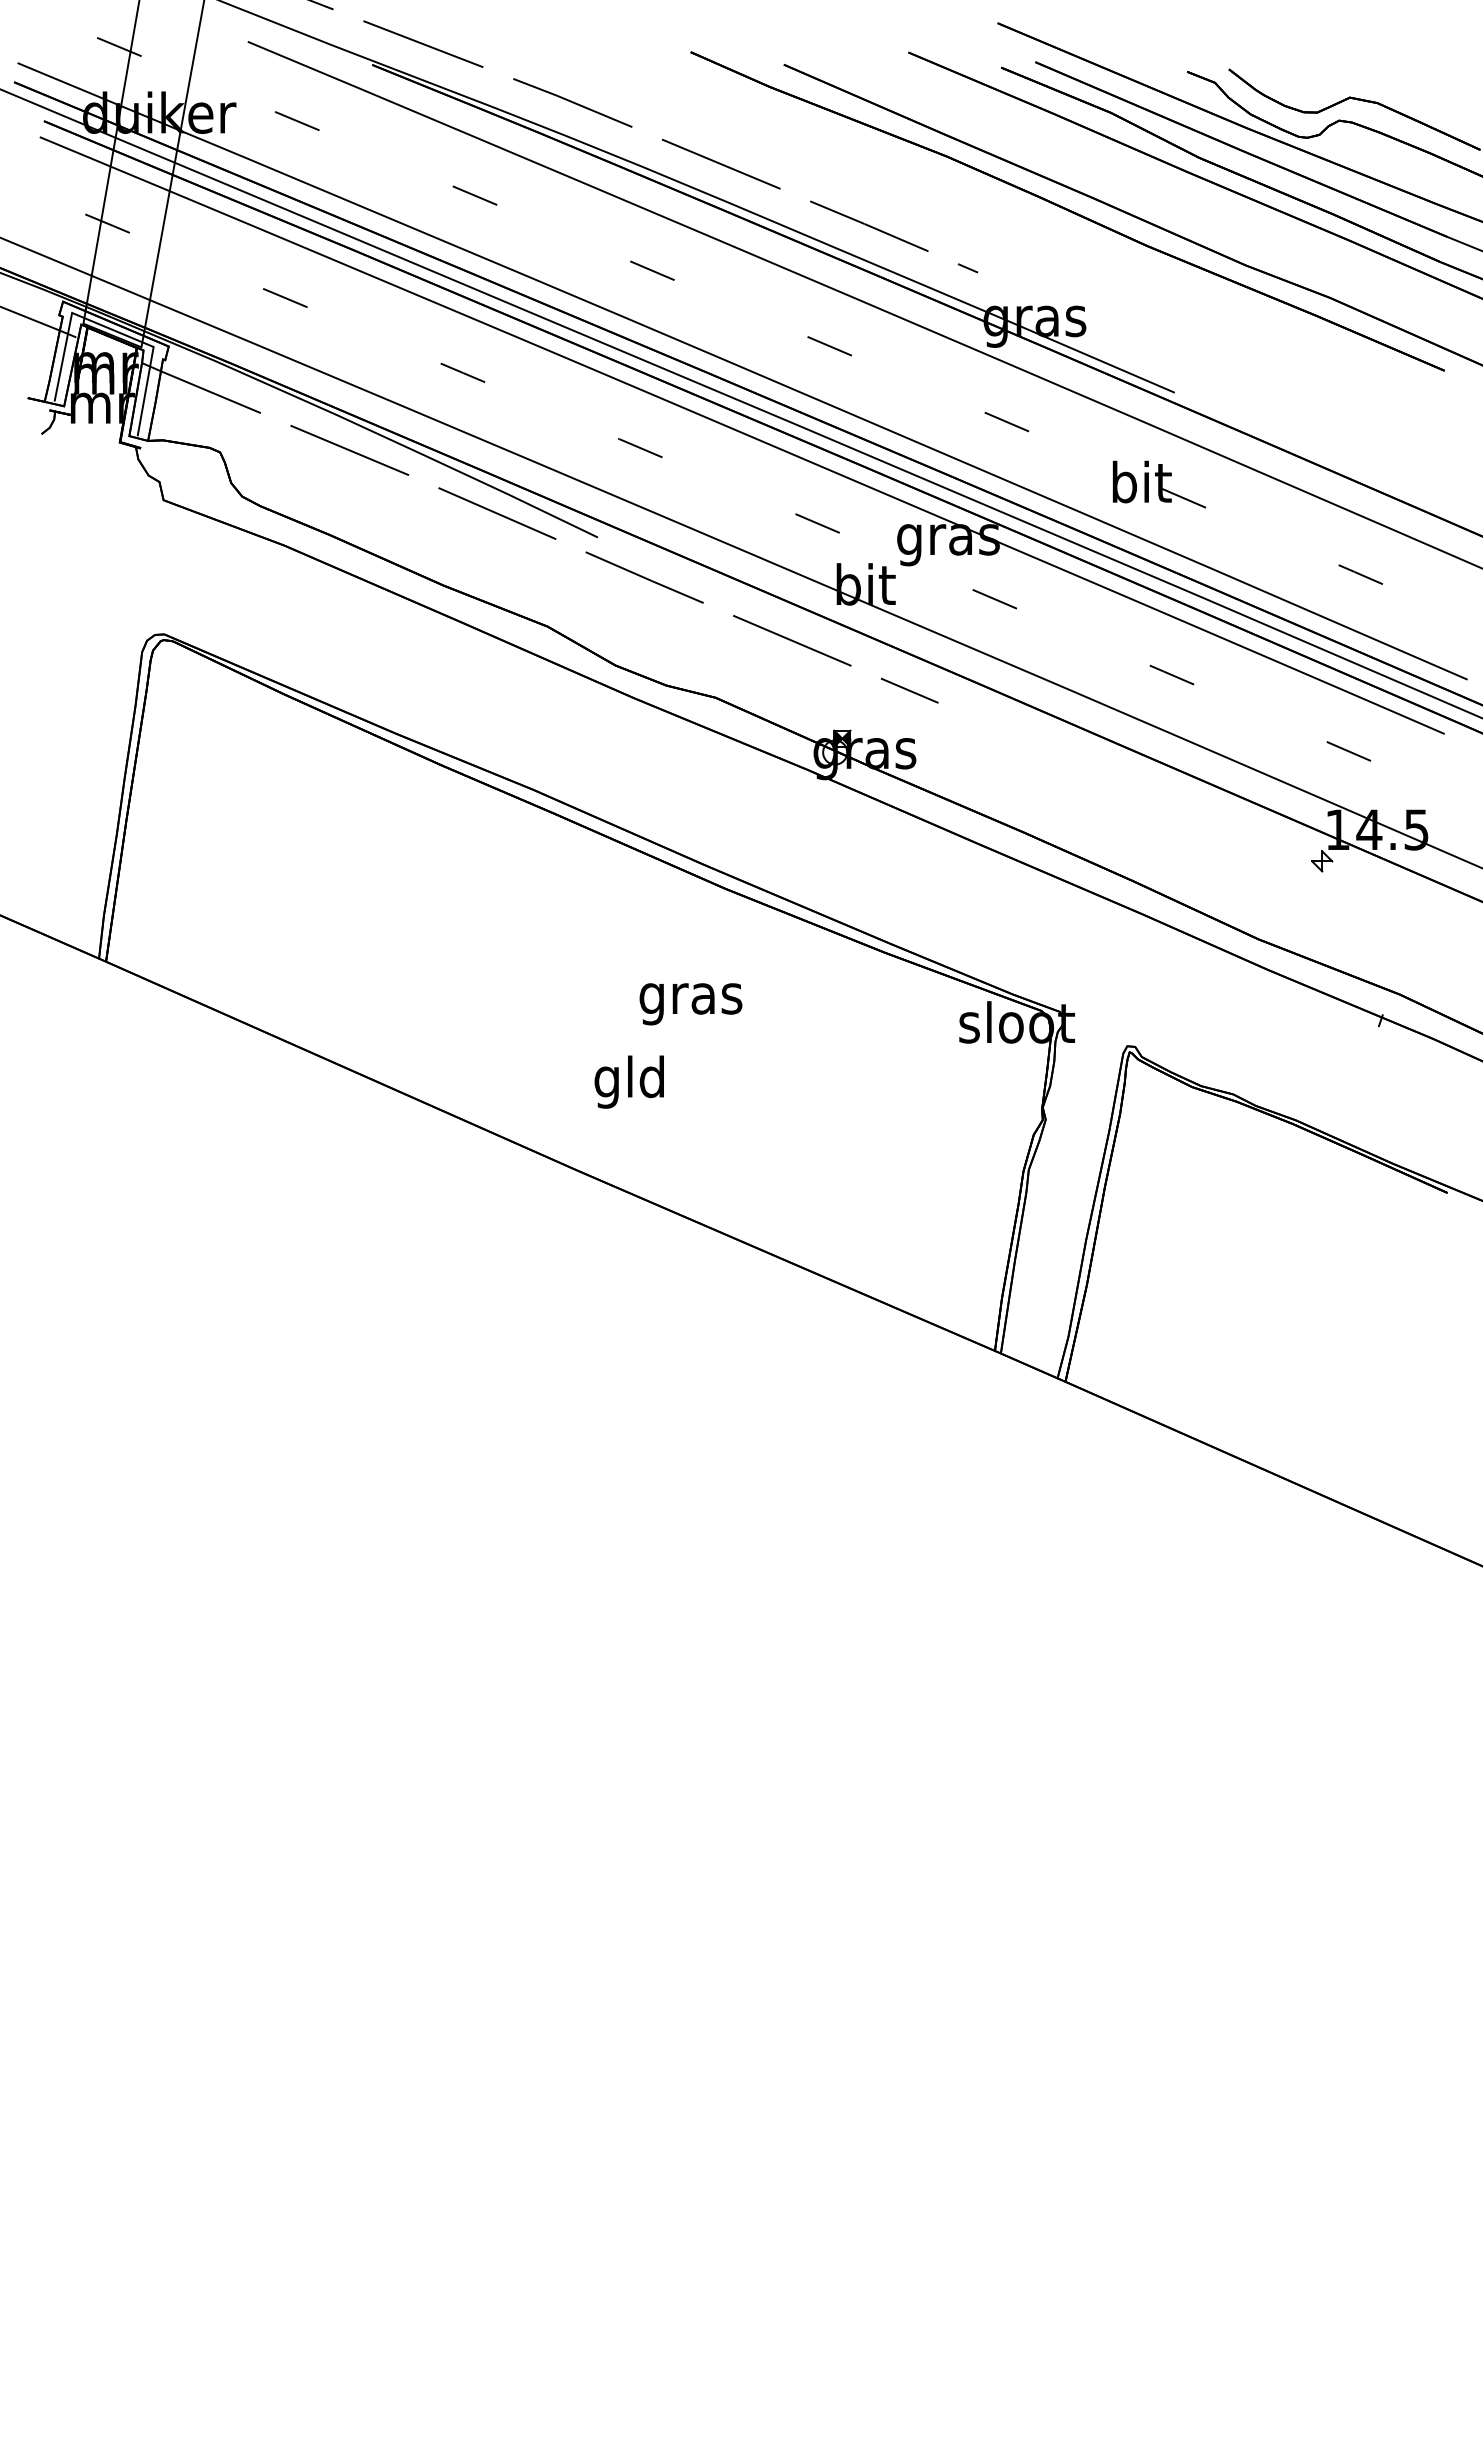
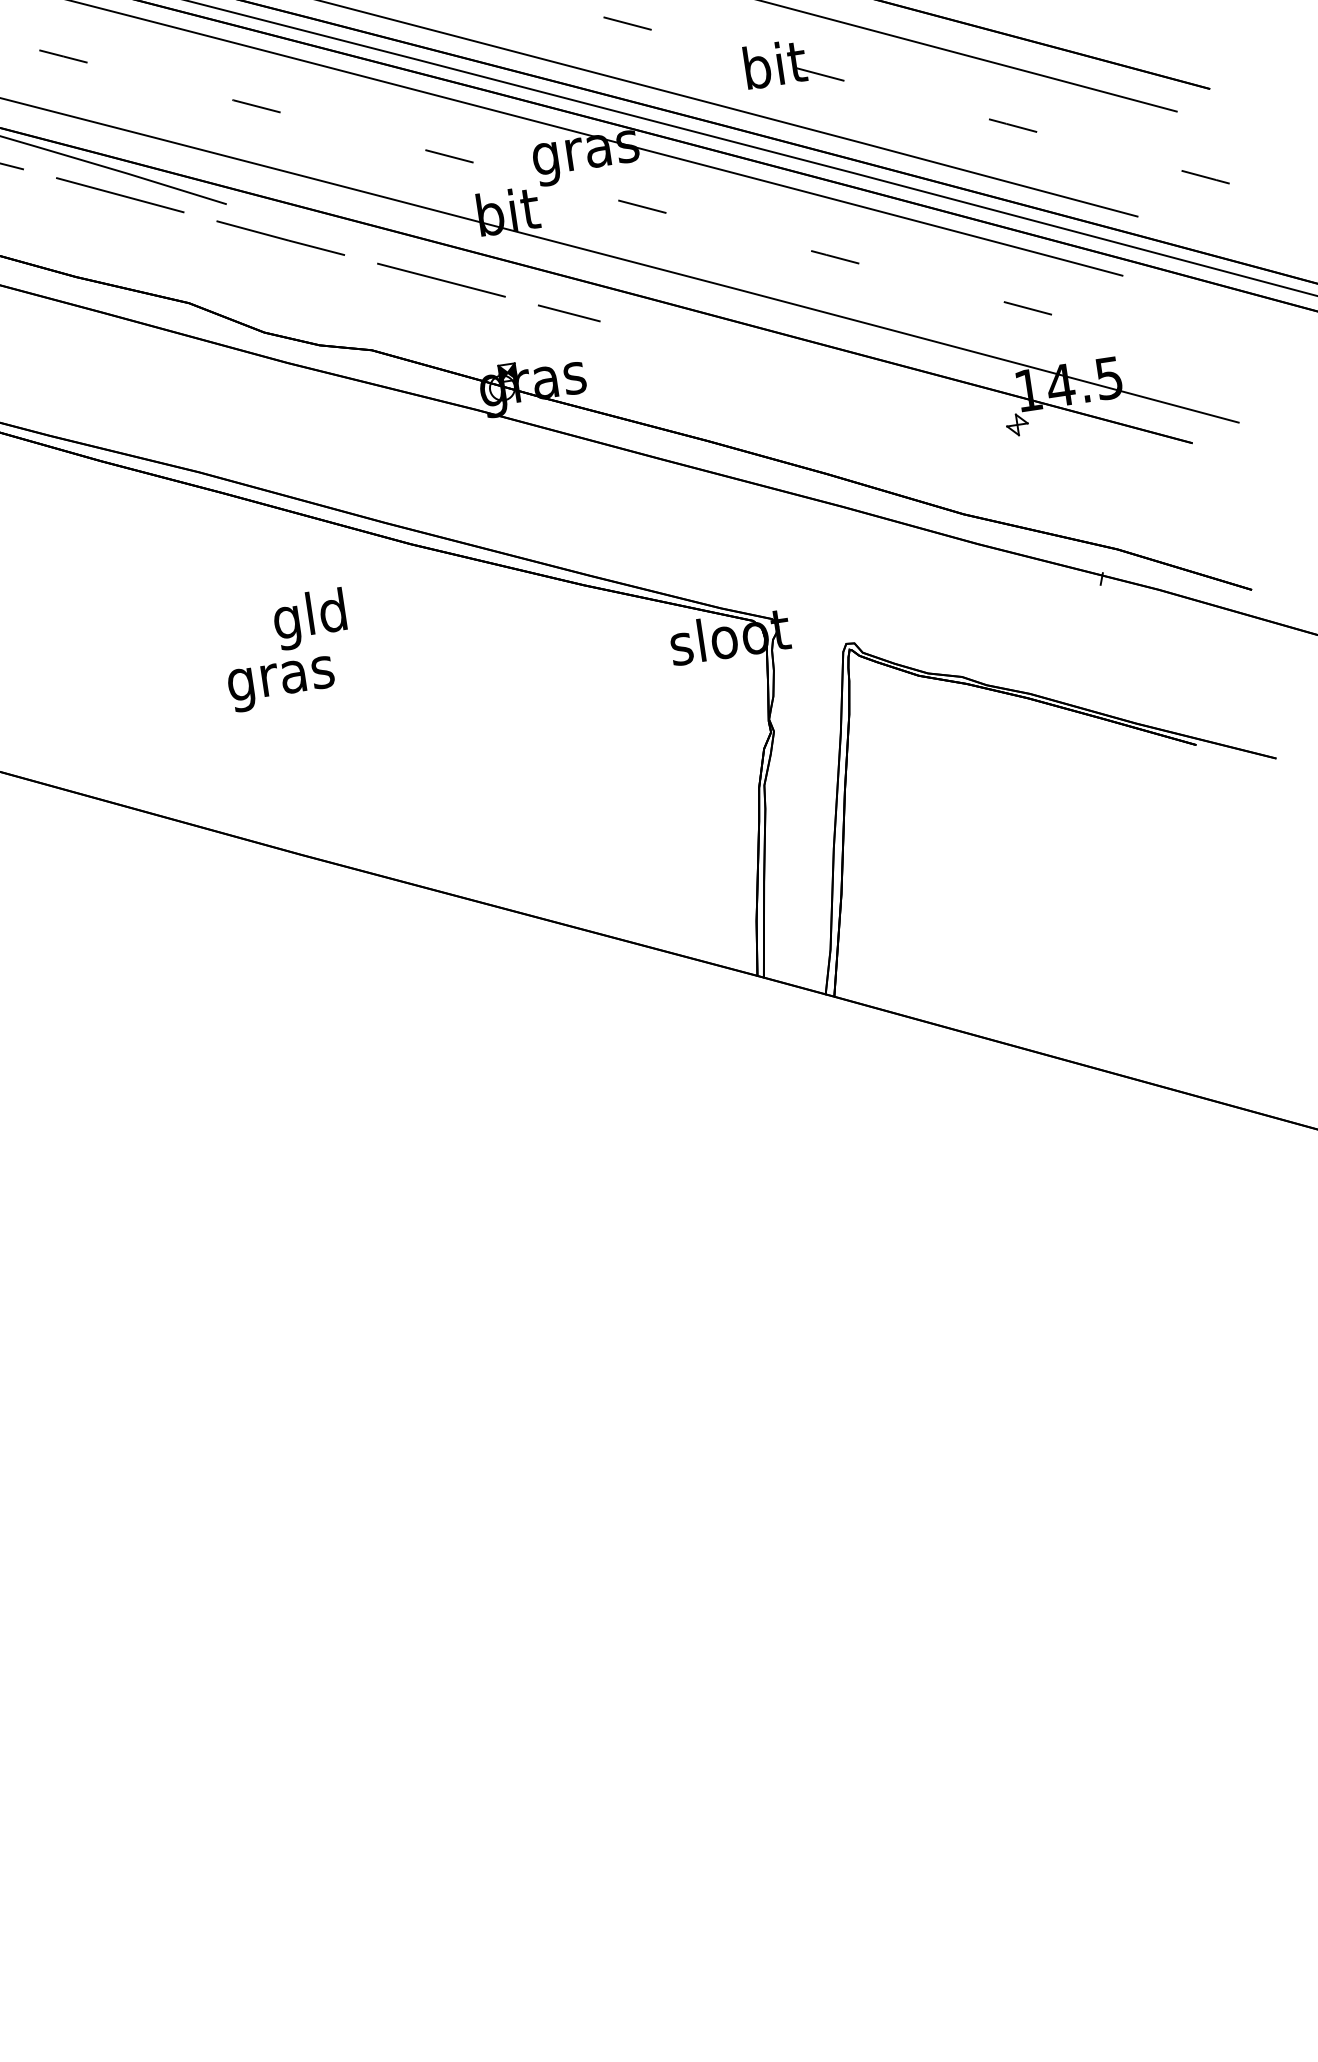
text: (690, 1004) -> (281, 684), moved
text: (628, 1081) -> (309, 618), moved

